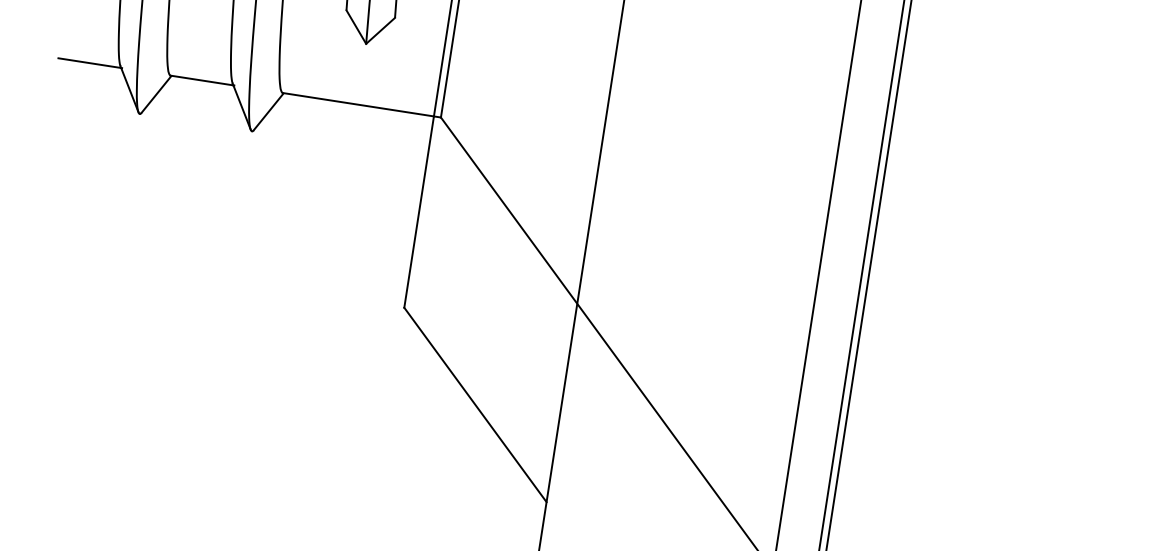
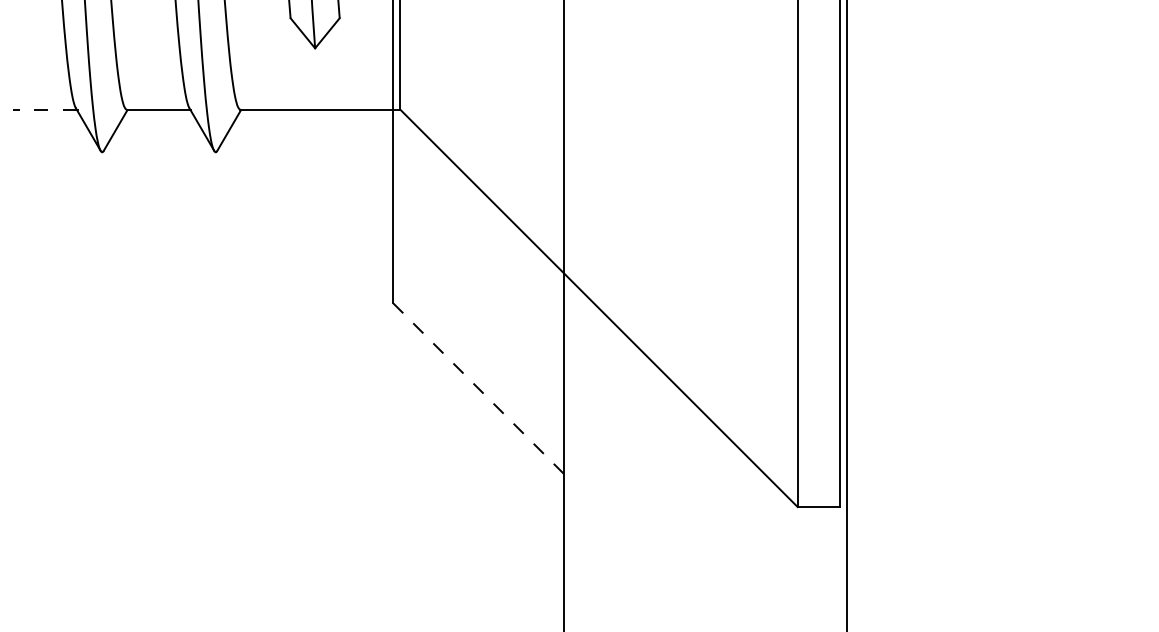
line: (89, 62) -> (44, 109), solid -> dashed
line: (475, 405) -> (478, 388), solid -> dashed

